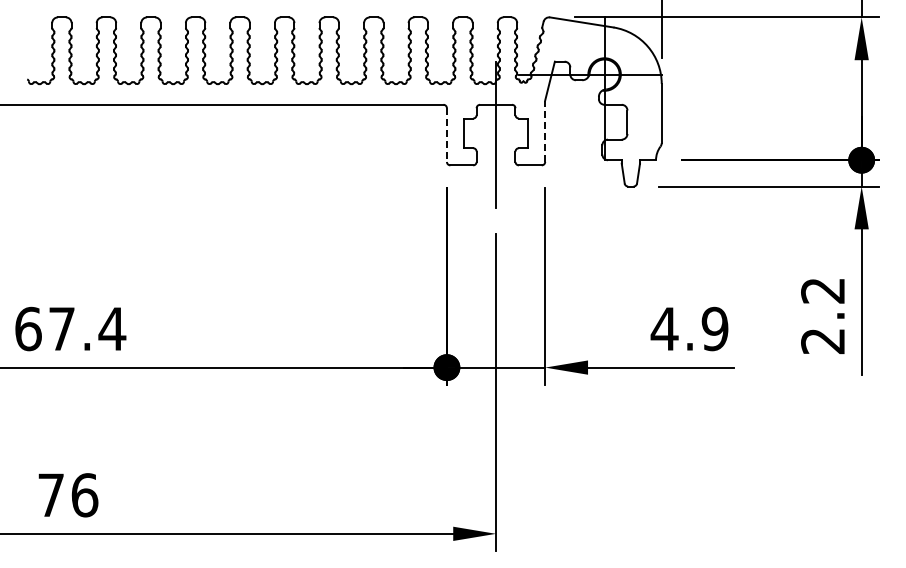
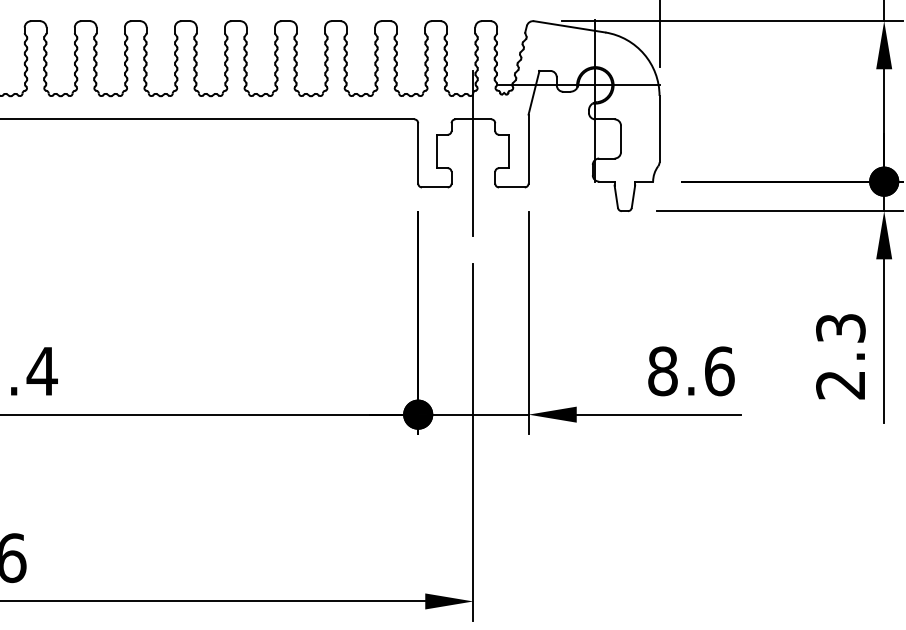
line: (545, 131) -> (528, 149), dashed -> solid
line: (446, 135) -> (417, 153), dashed -> solid
text: (823, 290) -> (841, 328), 2.2 -> 2.3
text: (689, 328) -> (690, 370), 4.9 -> 8.6

